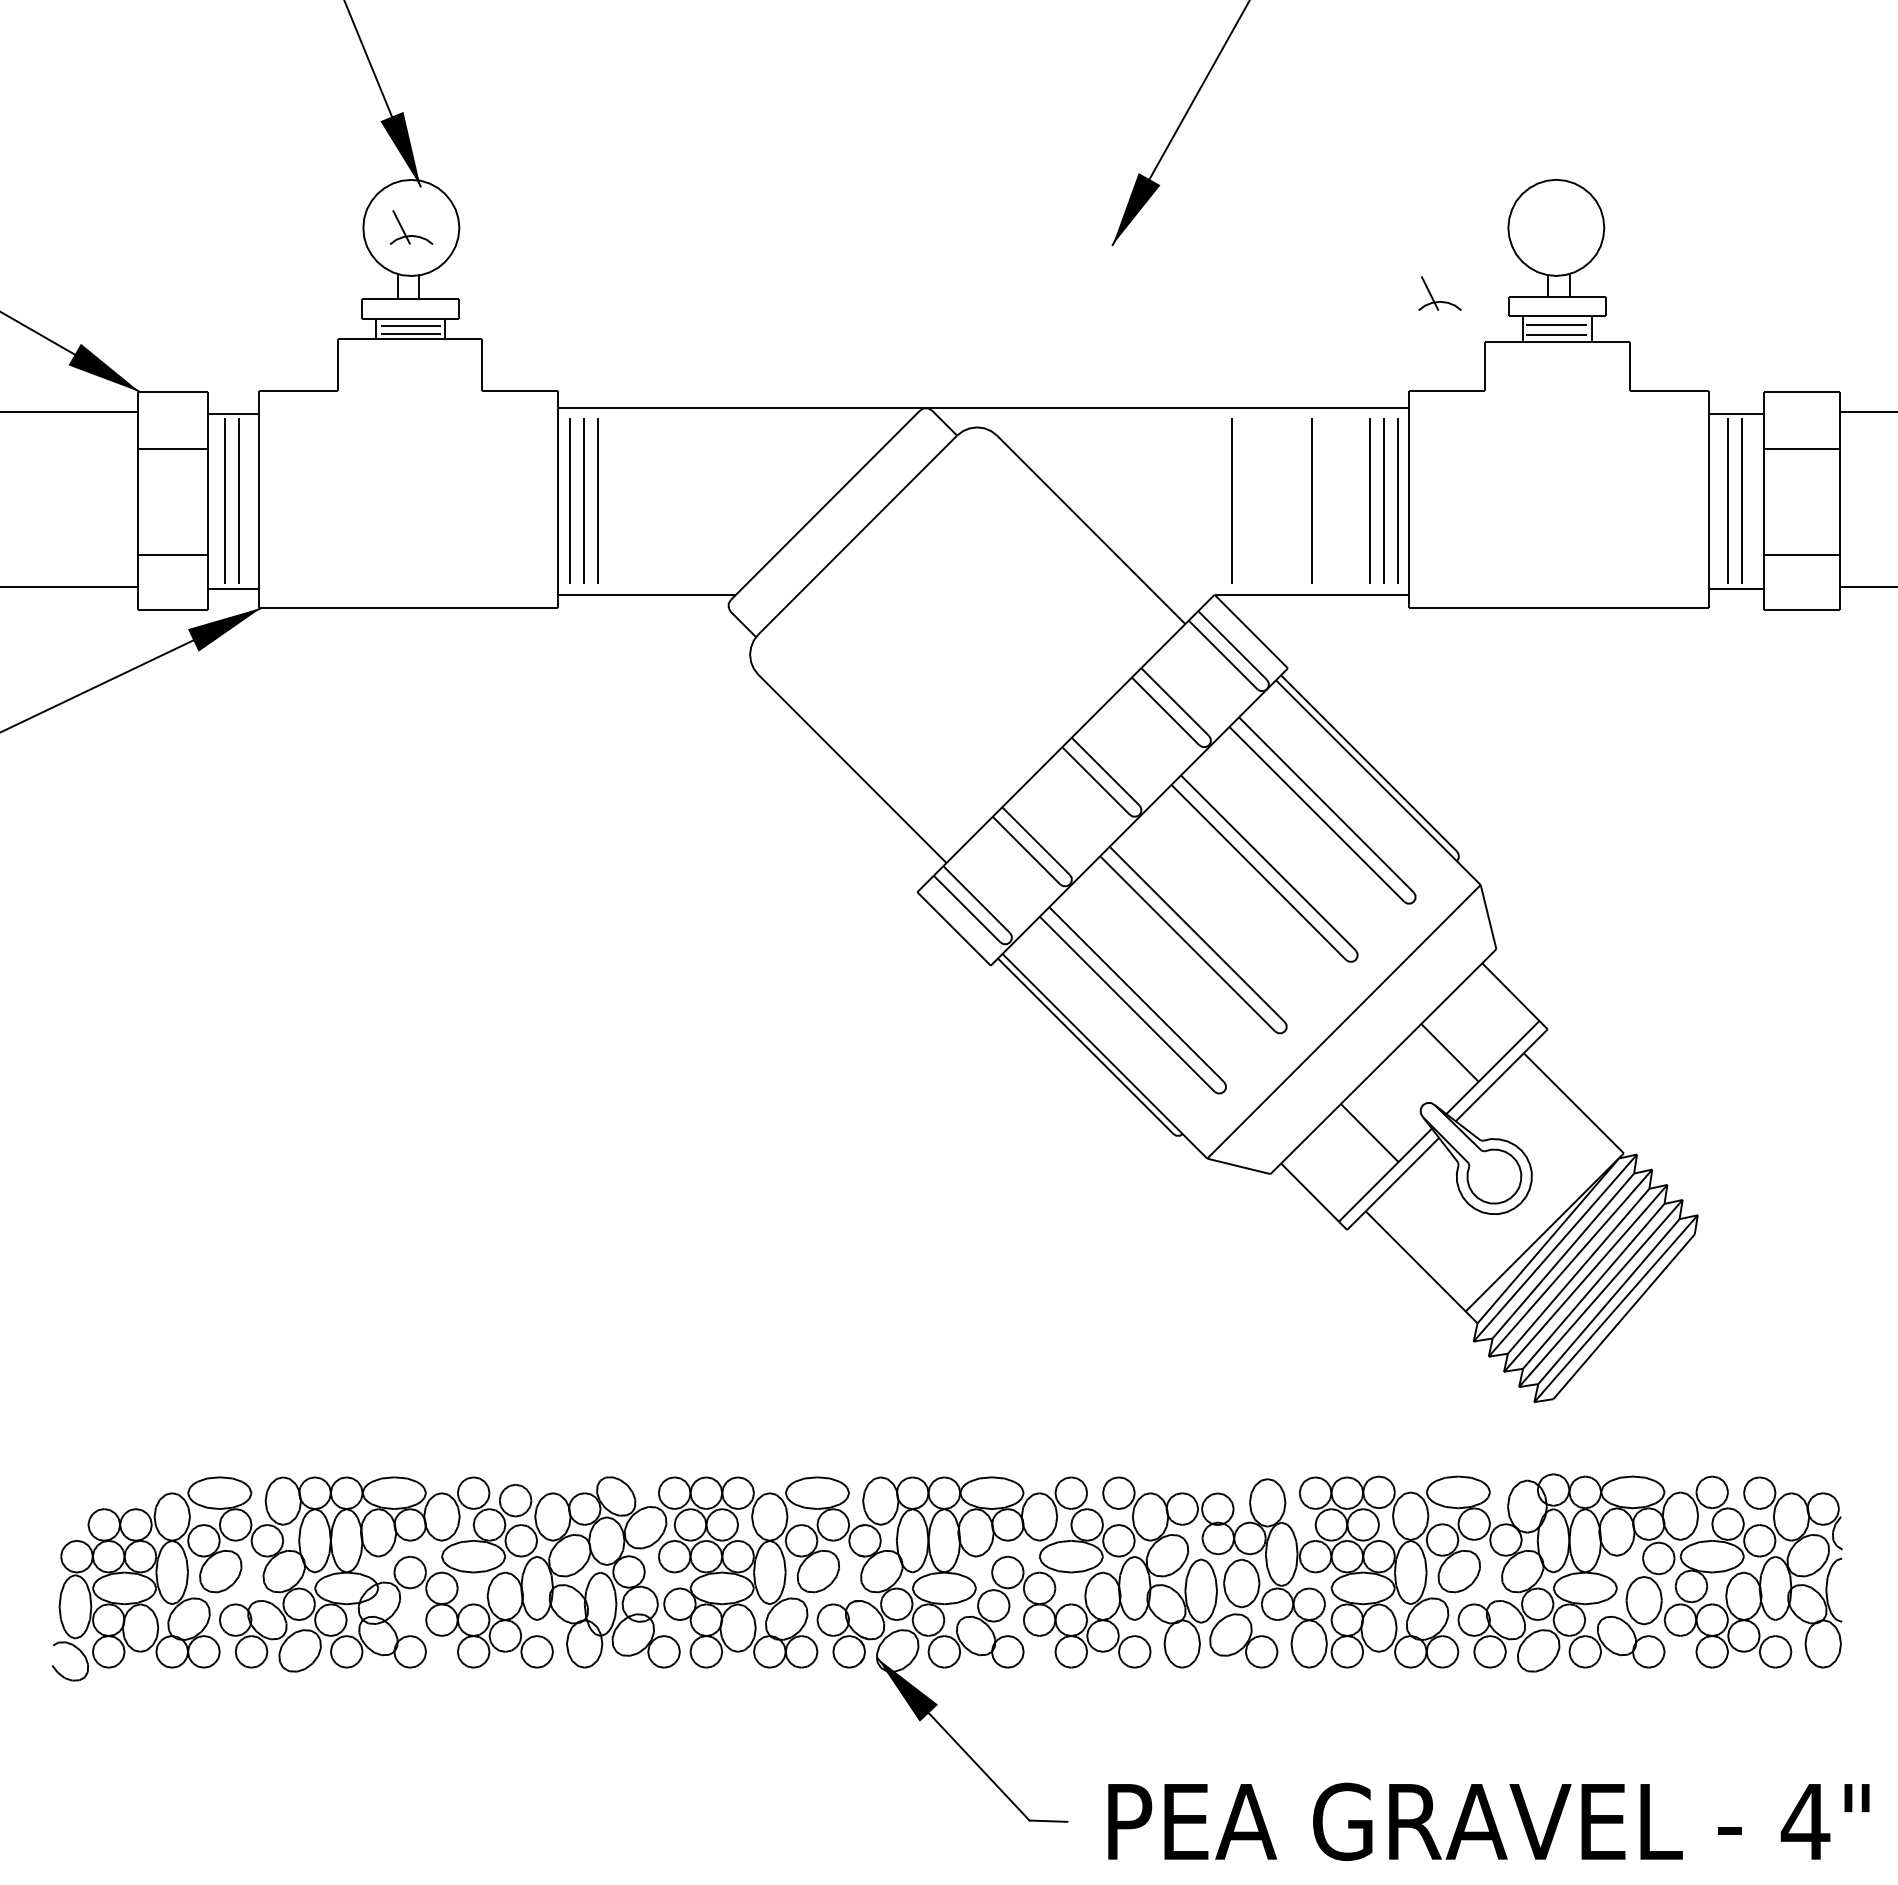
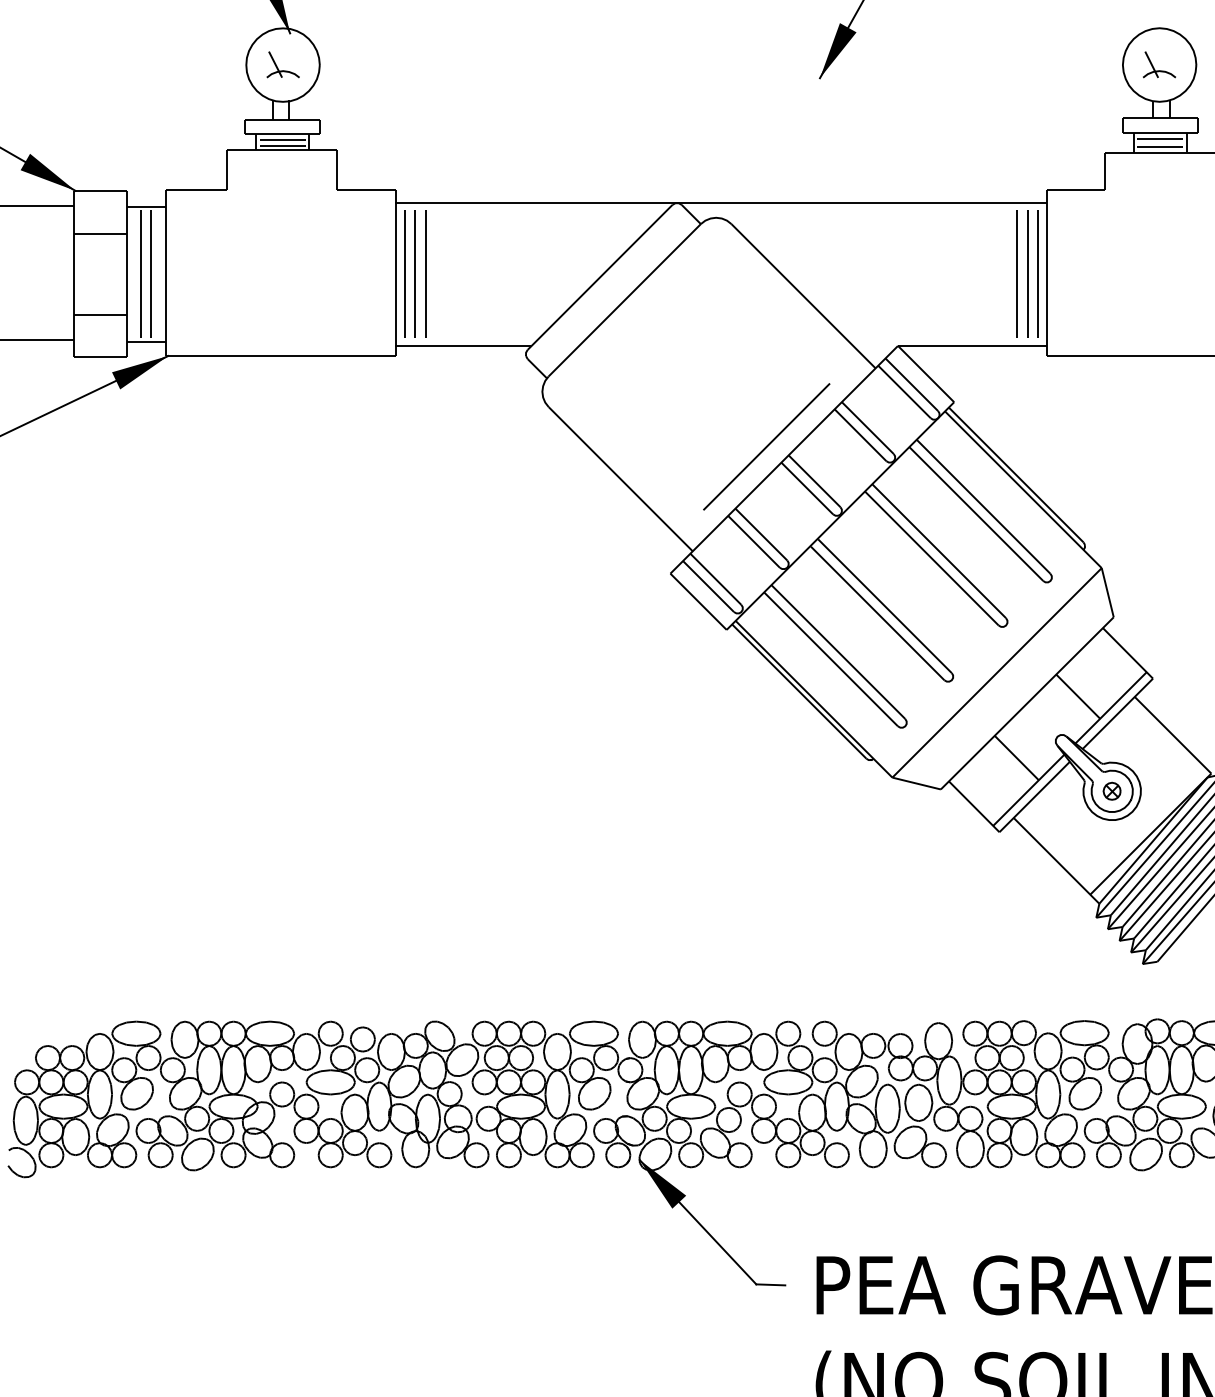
part: (1433, 297) -> (1154, 67), moved
line: (1231, 500) -> (910, 273), removed
line: (1311, 500) -> (972, 273), removed
line: (1043, 726) -> (767, 446), added
part: (1494, 1176) -> (1112, 791), added

